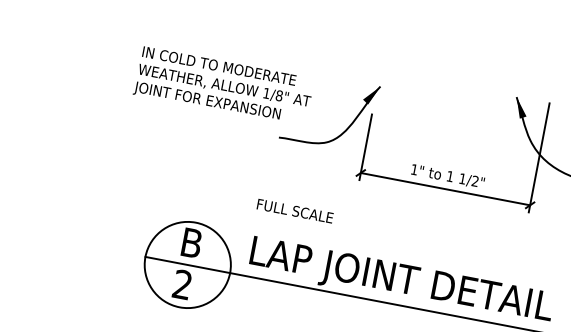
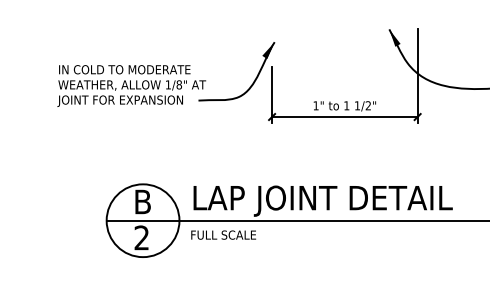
text: (223, 85) -> (131, 85), moved
text: (295, 210) -> (223, 234), moved

